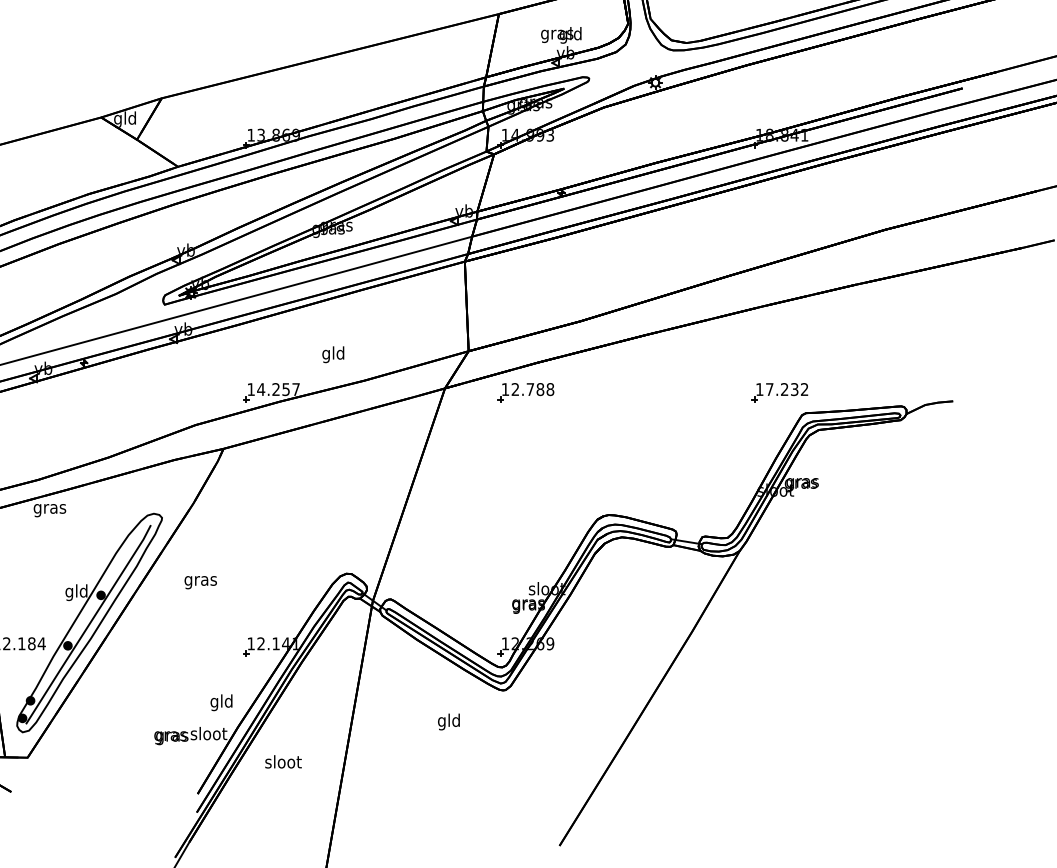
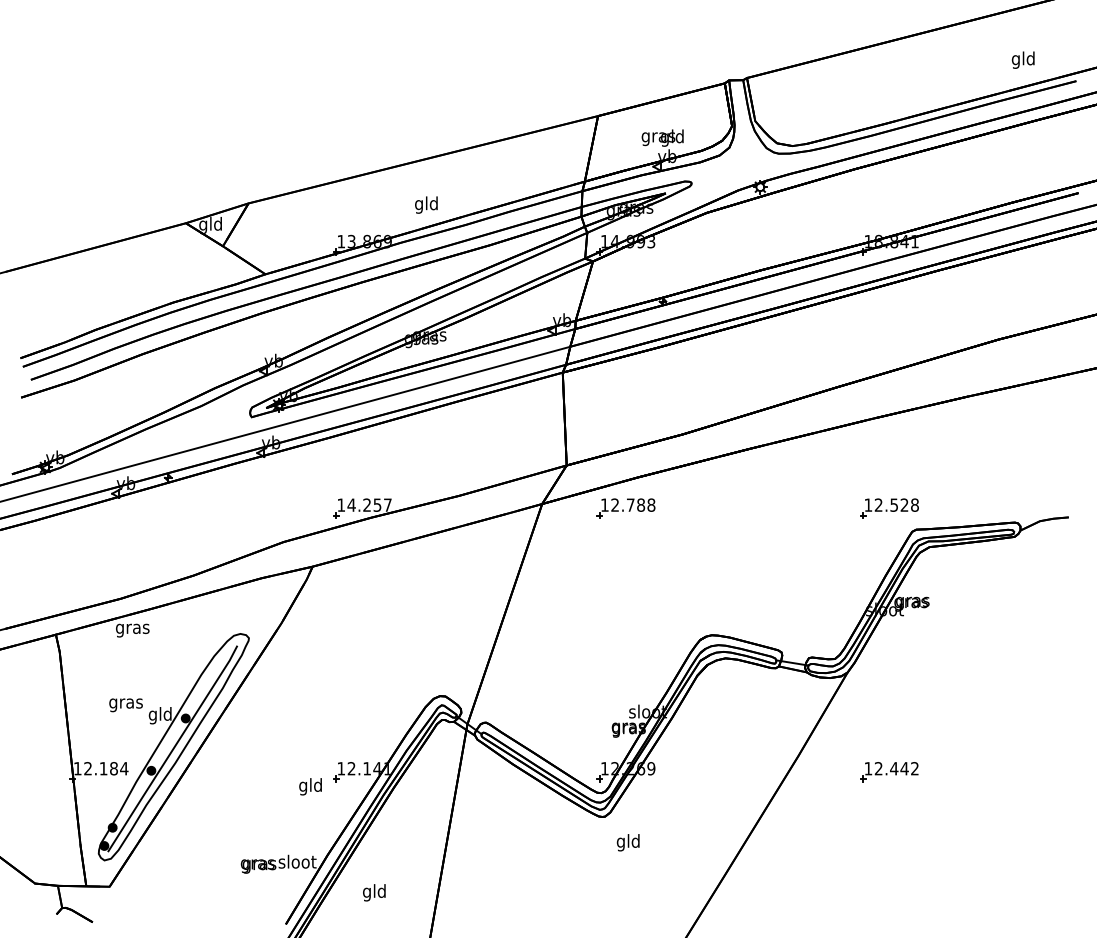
text: (333, 354) -> (426, 204), moved
text: (786, 388) -> (896, 504), 17.232 -> 12.528
text: (200, 582) -> (125, 705), moved
part: (780, 647) -> (889, 772), added
text: (221, 702) -> (310, 786), moved
text: (448, 721) -> (627, 842), moved
text: (283, 763) -> (374, 892), sloot -> gld

